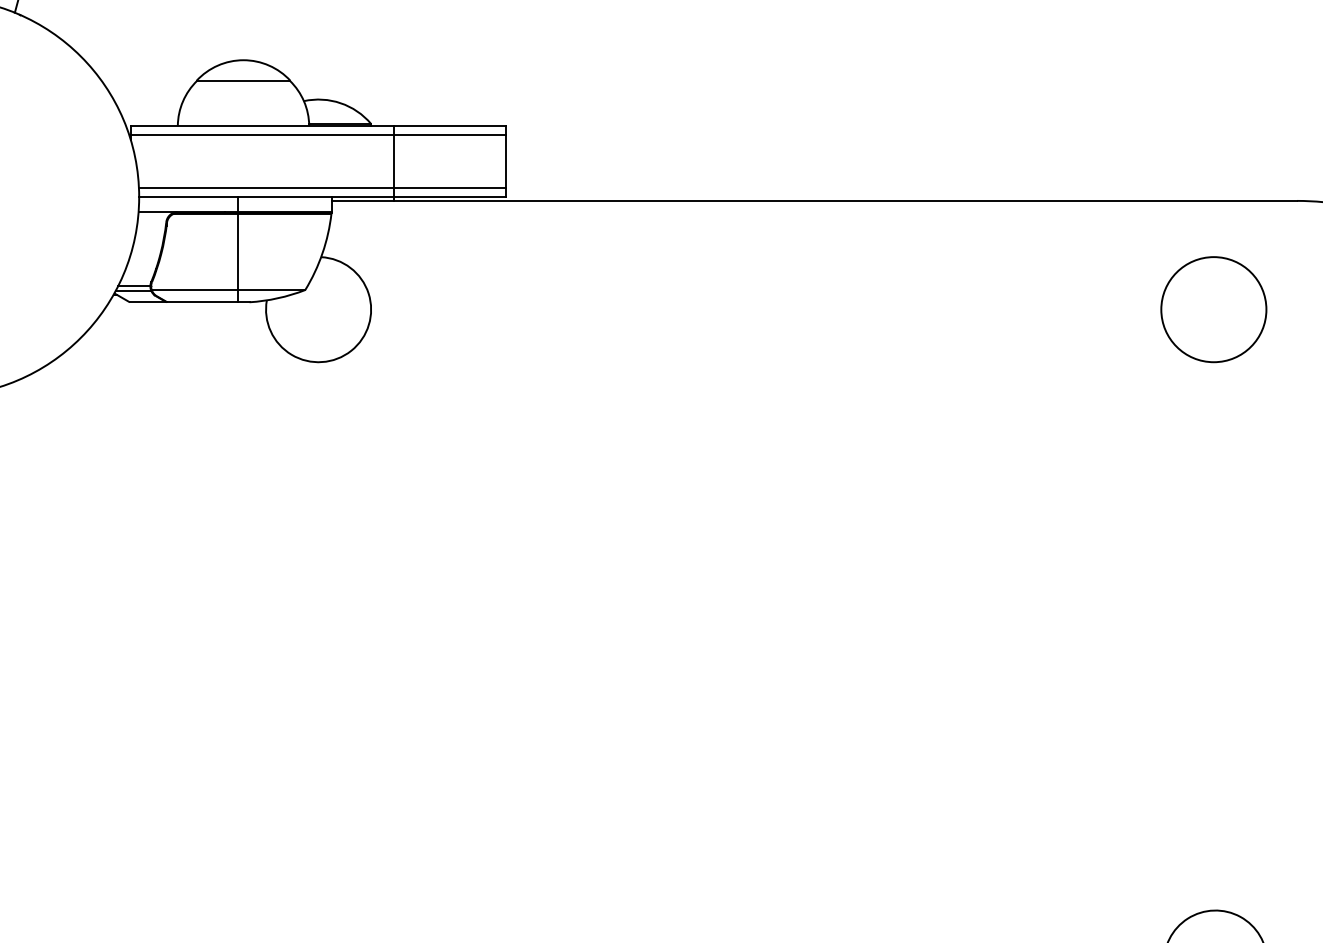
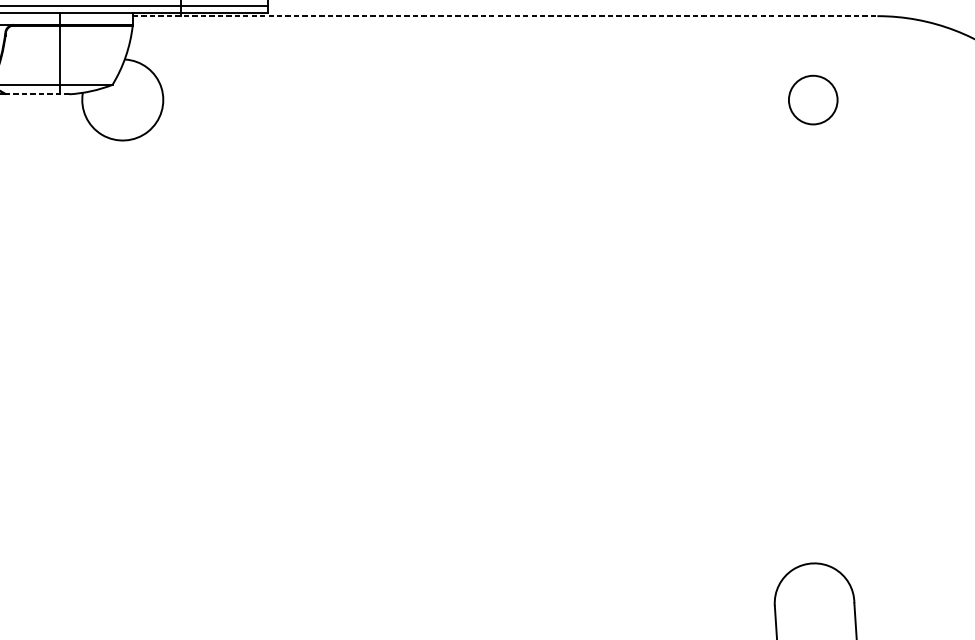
line: (814, 200) -> (505, 15), solid -> dashed
line: (207, 302) -> (37, 94), solid -> dashed
circle: (1213, 309) -> (812, 99), size x0.6

